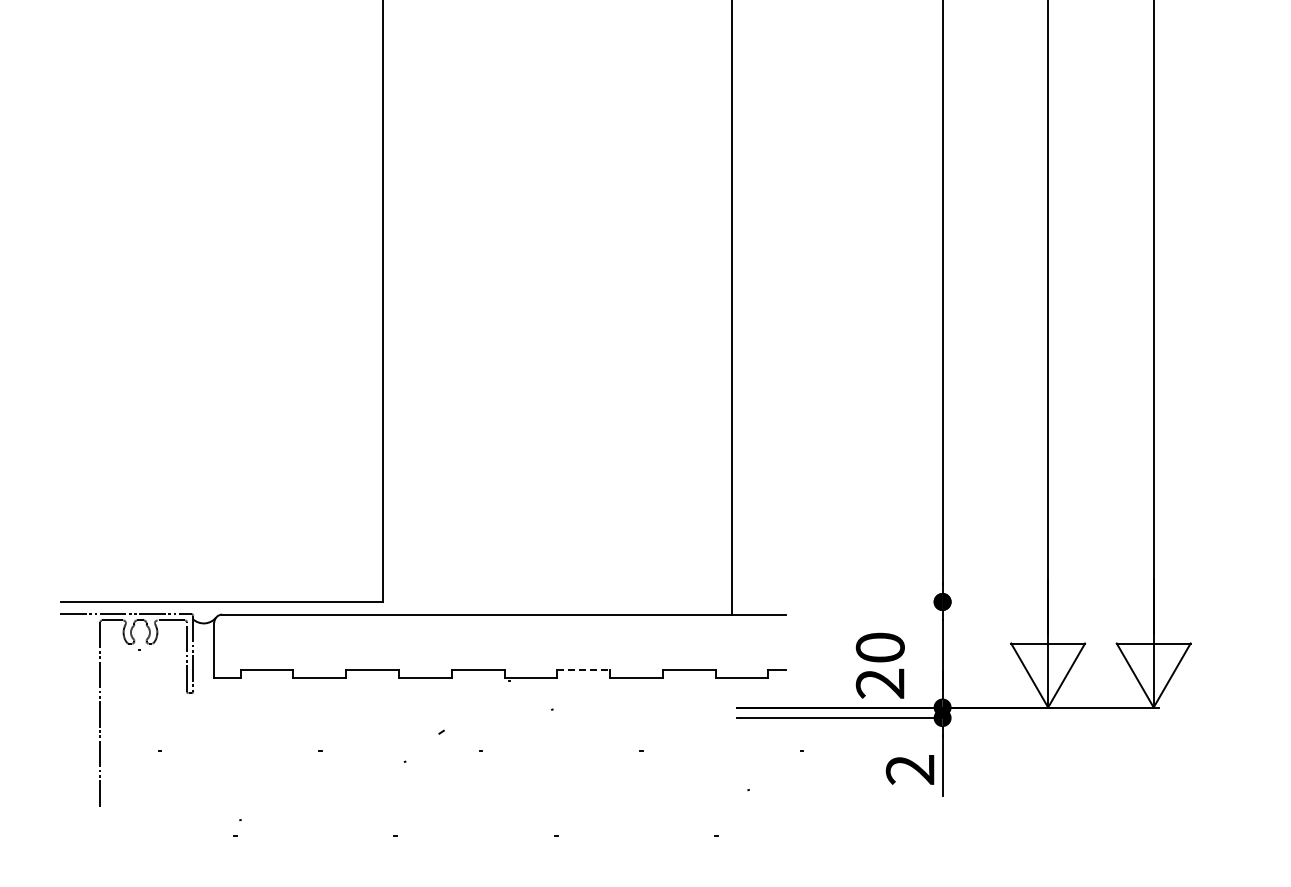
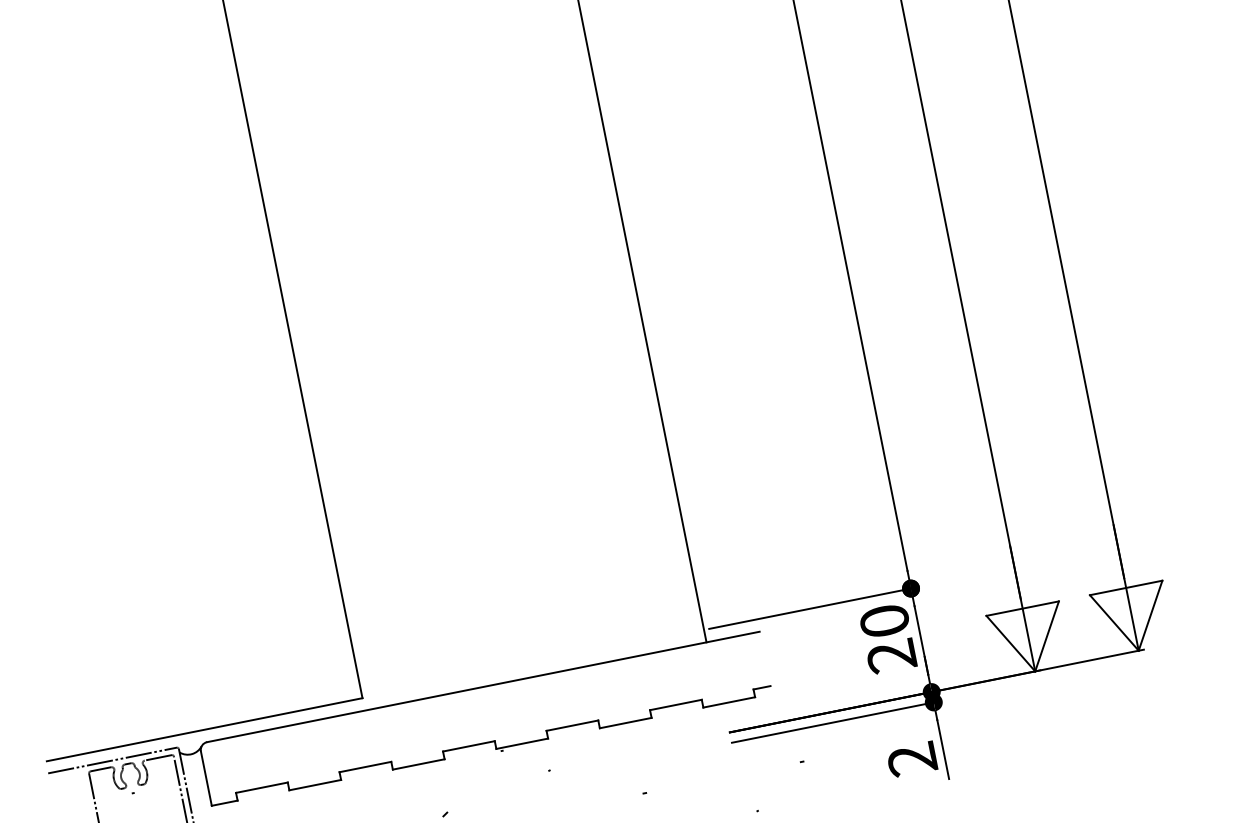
line: (841, 601) -> (811, 607), added
text: (879, 665) -> (887, 638), moved
line: (584, 670) -> (573, 725), dashed -> solid

